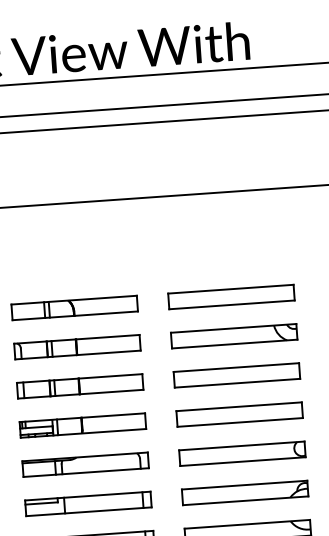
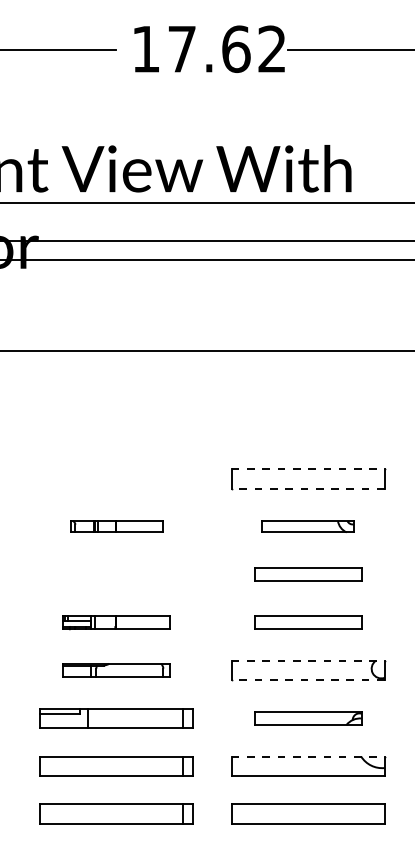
line: (231, 289) -> (308, 469), solid -> dashed
line: (232, 304) -> (308, 488), solid -> dashed
part: (74, 307) -> (116, 478), removed
part: (234, 335) -> (308, 526), size x0.6
part: (77, 346) -> (116, 526), size x0.6
part: (237, 375) -> (308, 574), size x0.7
part: (79, 386) -> (116, 574), removed
part: (239, 414) -> (308, 622), size x0.7
part: (82, 425) -> (116, 622), size x0.7
line: (242, 445) -> (308, 660), solid -> dashed
line: (243, 461) -> (308, 679), solid -> dashed
part: (85, 464) -> (116, 670), size x0.7
part: (245, 493) -> (308, 718), size x0.7
line: (247, 524) -> (308, 756), solid -> dashed

